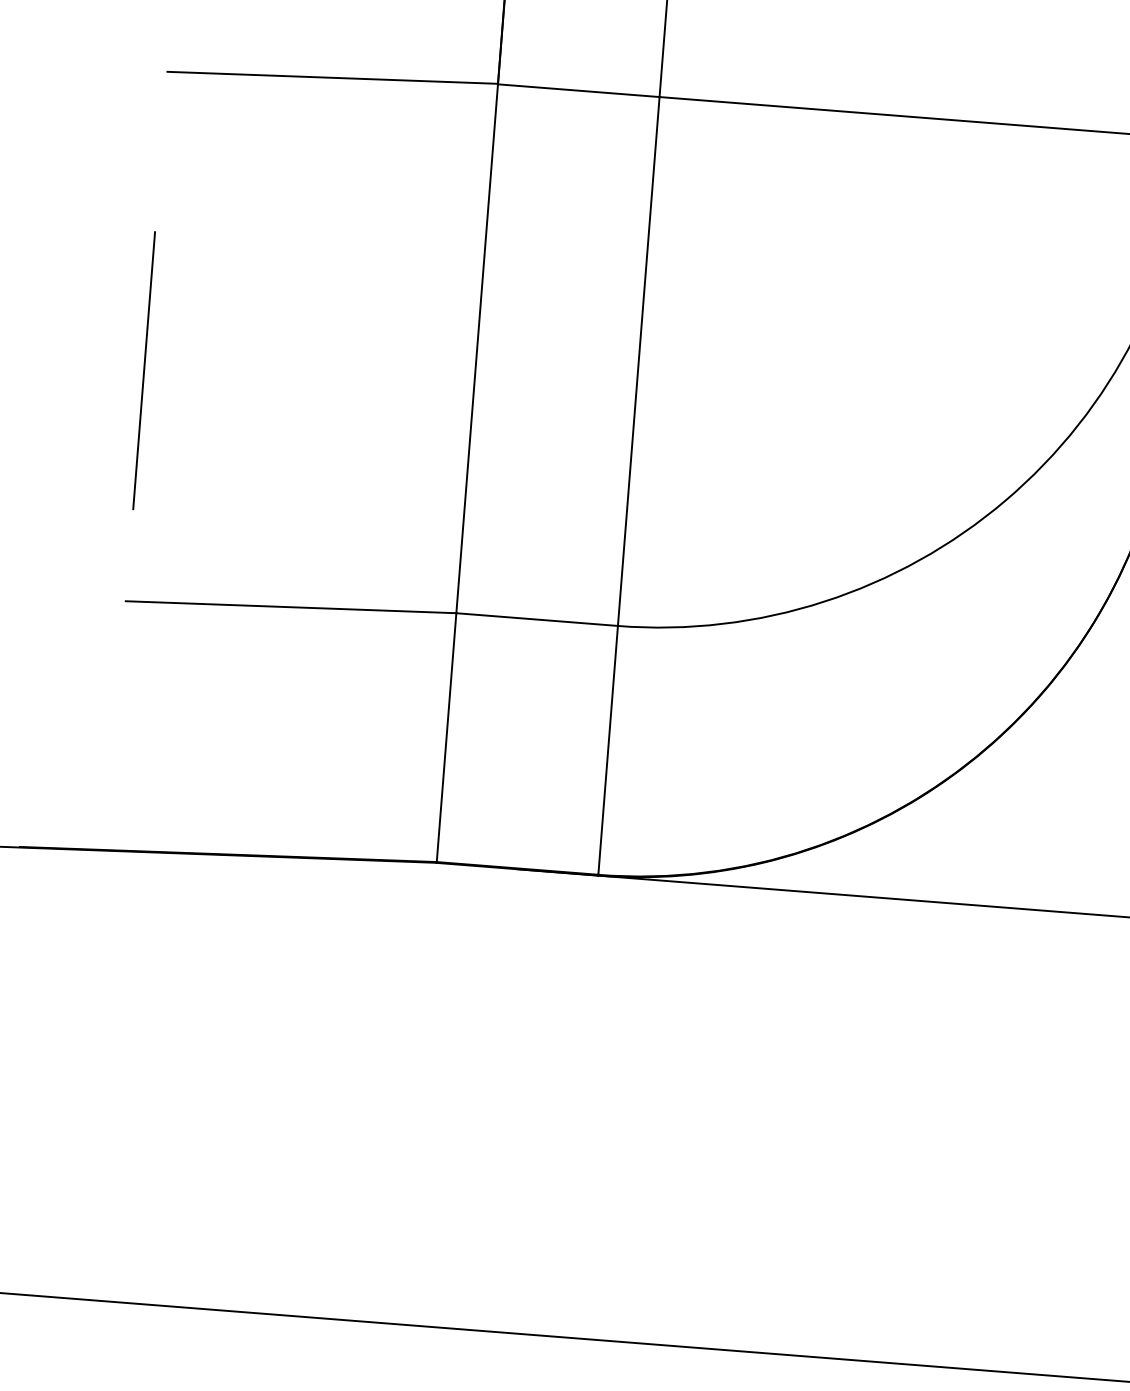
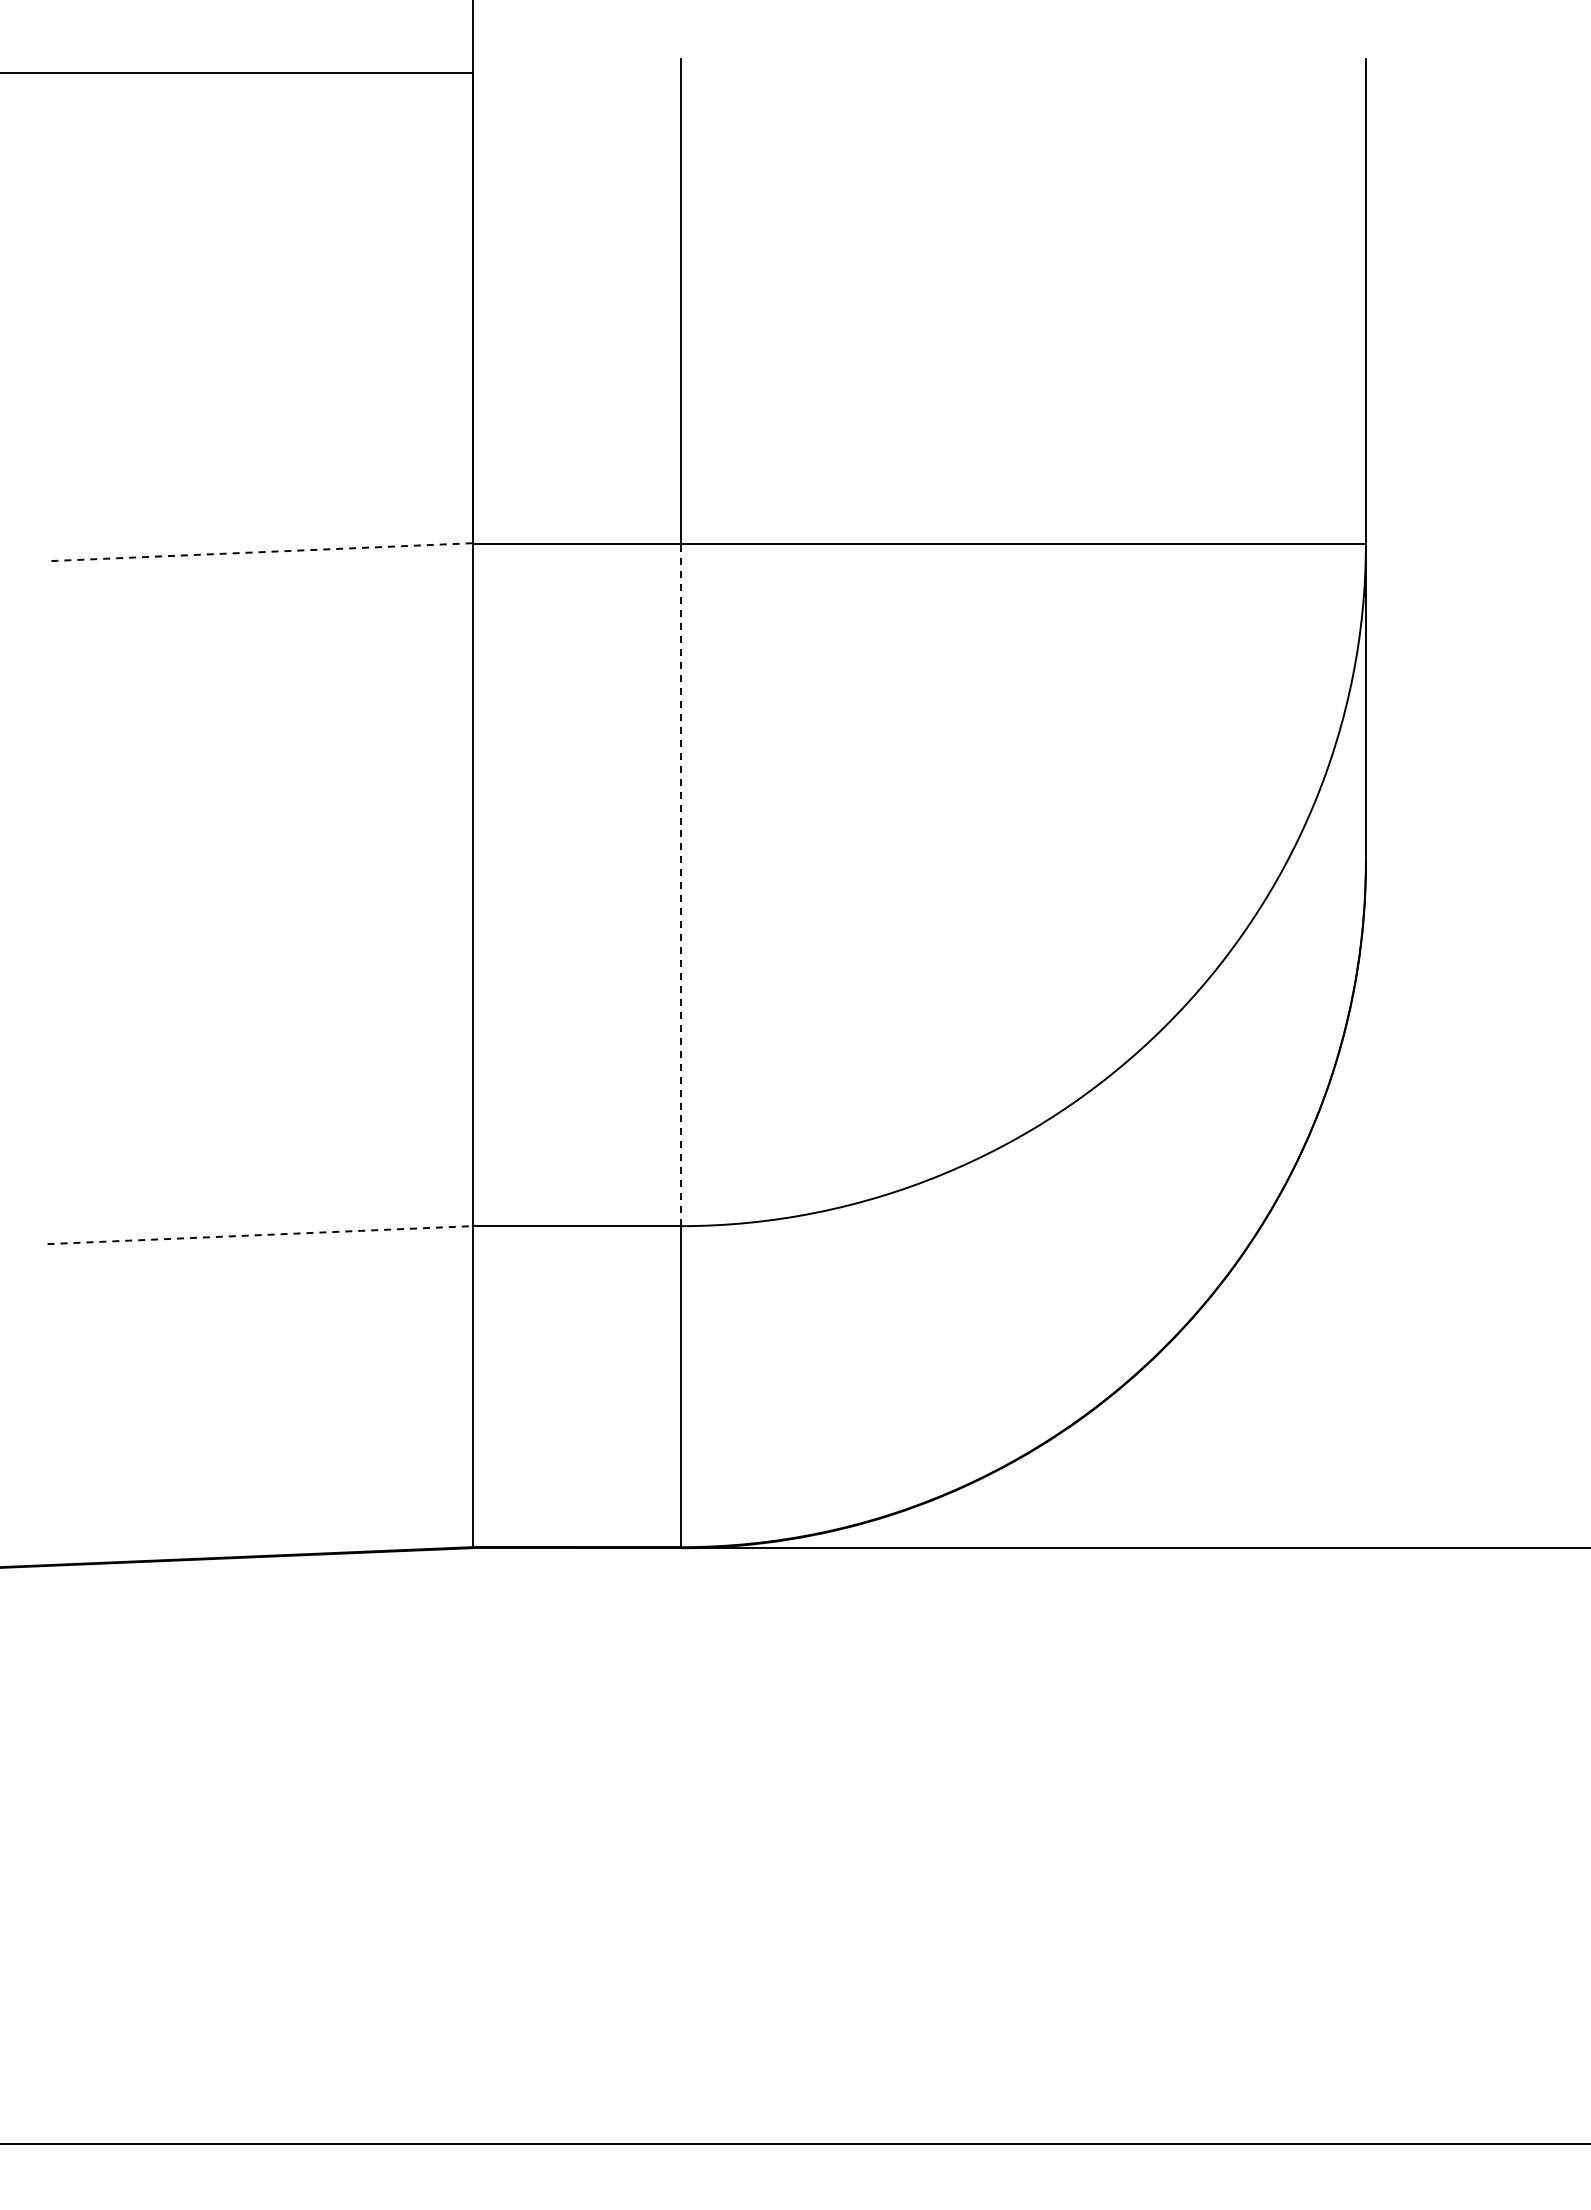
line: (333, 78) -> (260, 552), solid -> dashed
line: (639, 361) -> (681, 884), solid -> dashed
line: (143, 370) -> (47, 946), removed
line: (291, 607) -> (260, 1235), solid -> dashed

